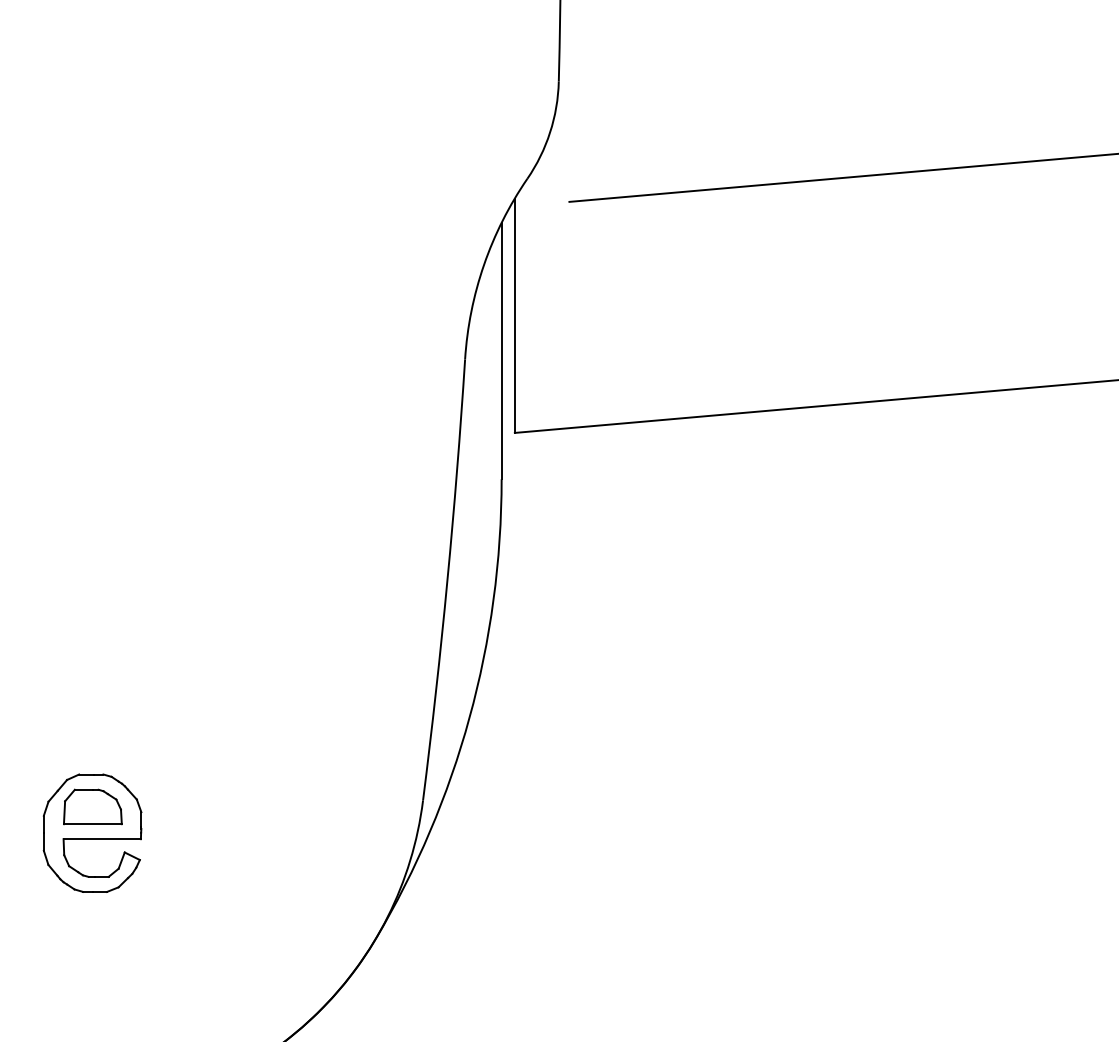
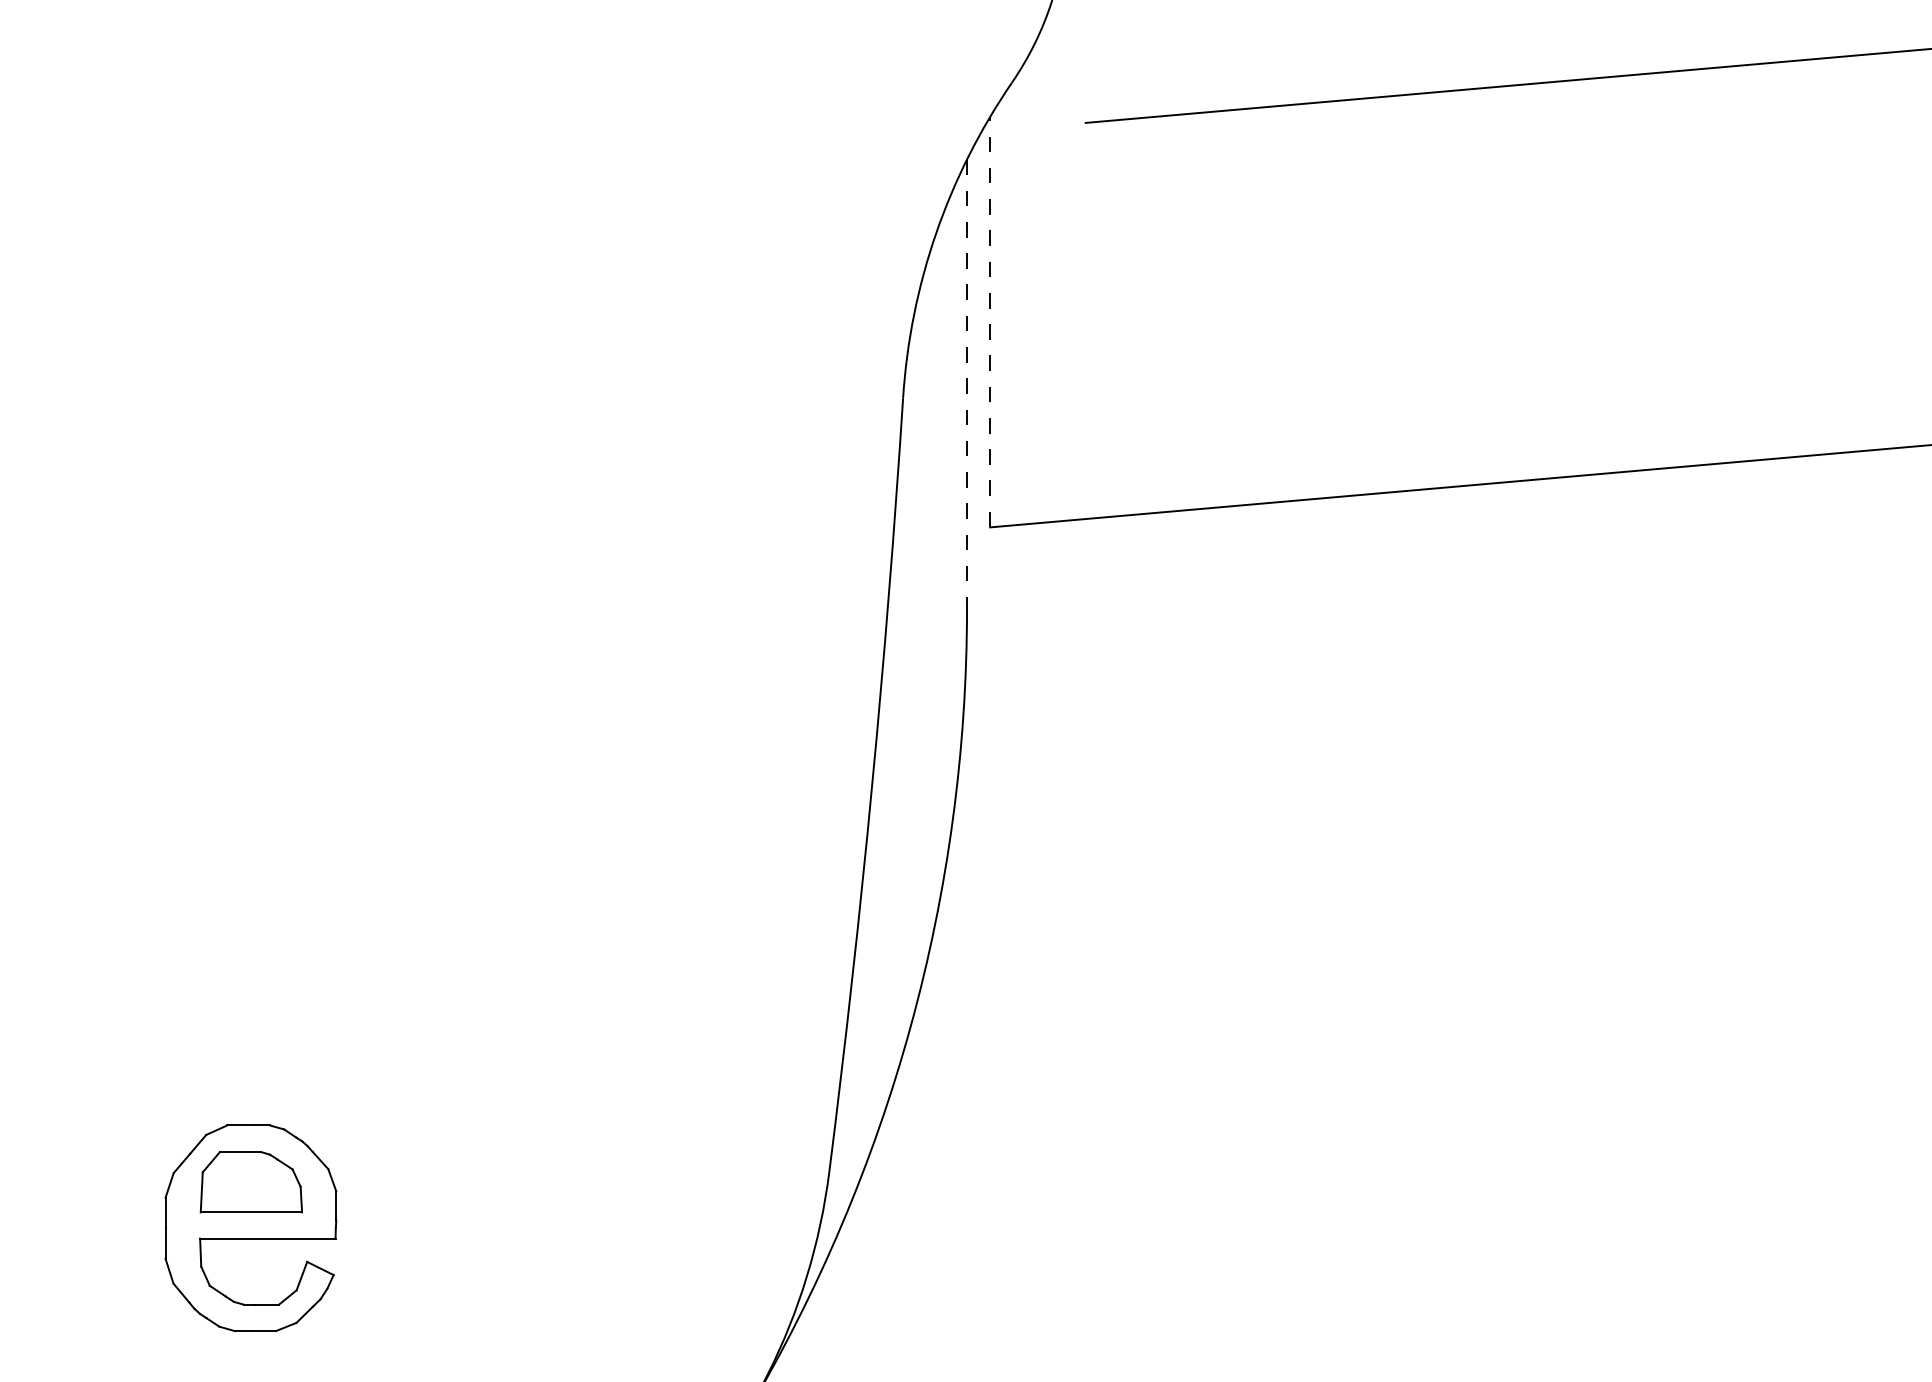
line: (514, 315) -> (989, 321), solid -> dashed
line: (501, 351) -> (966, 384), solid -> dashed

